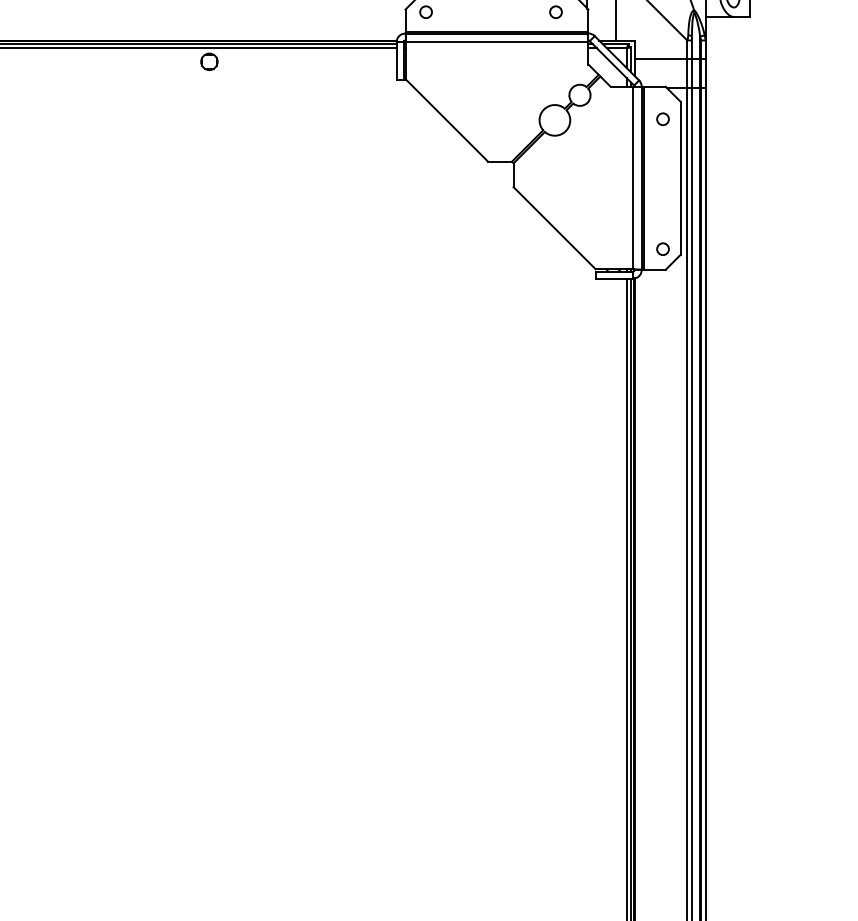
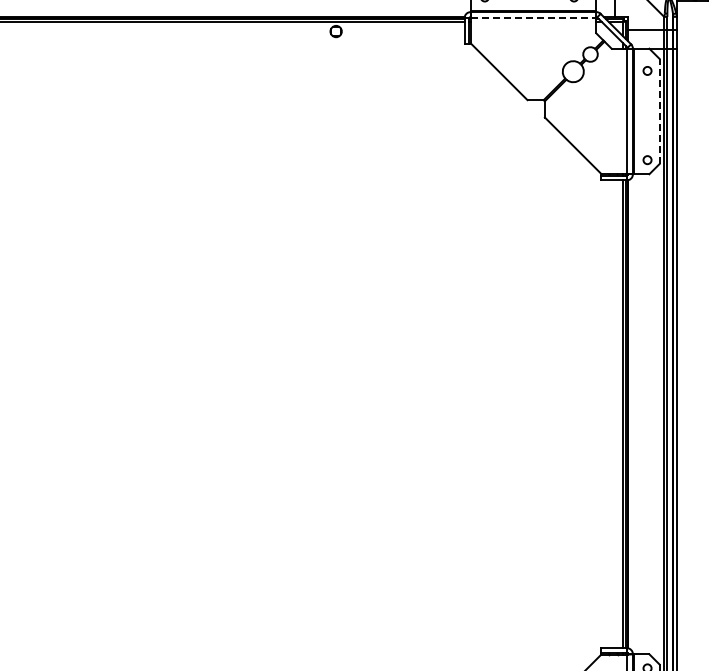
line: (496, 42) -> (533, 18), solid -> dashed
line: (680, 176) -> (659, 110), solid -> dashed

